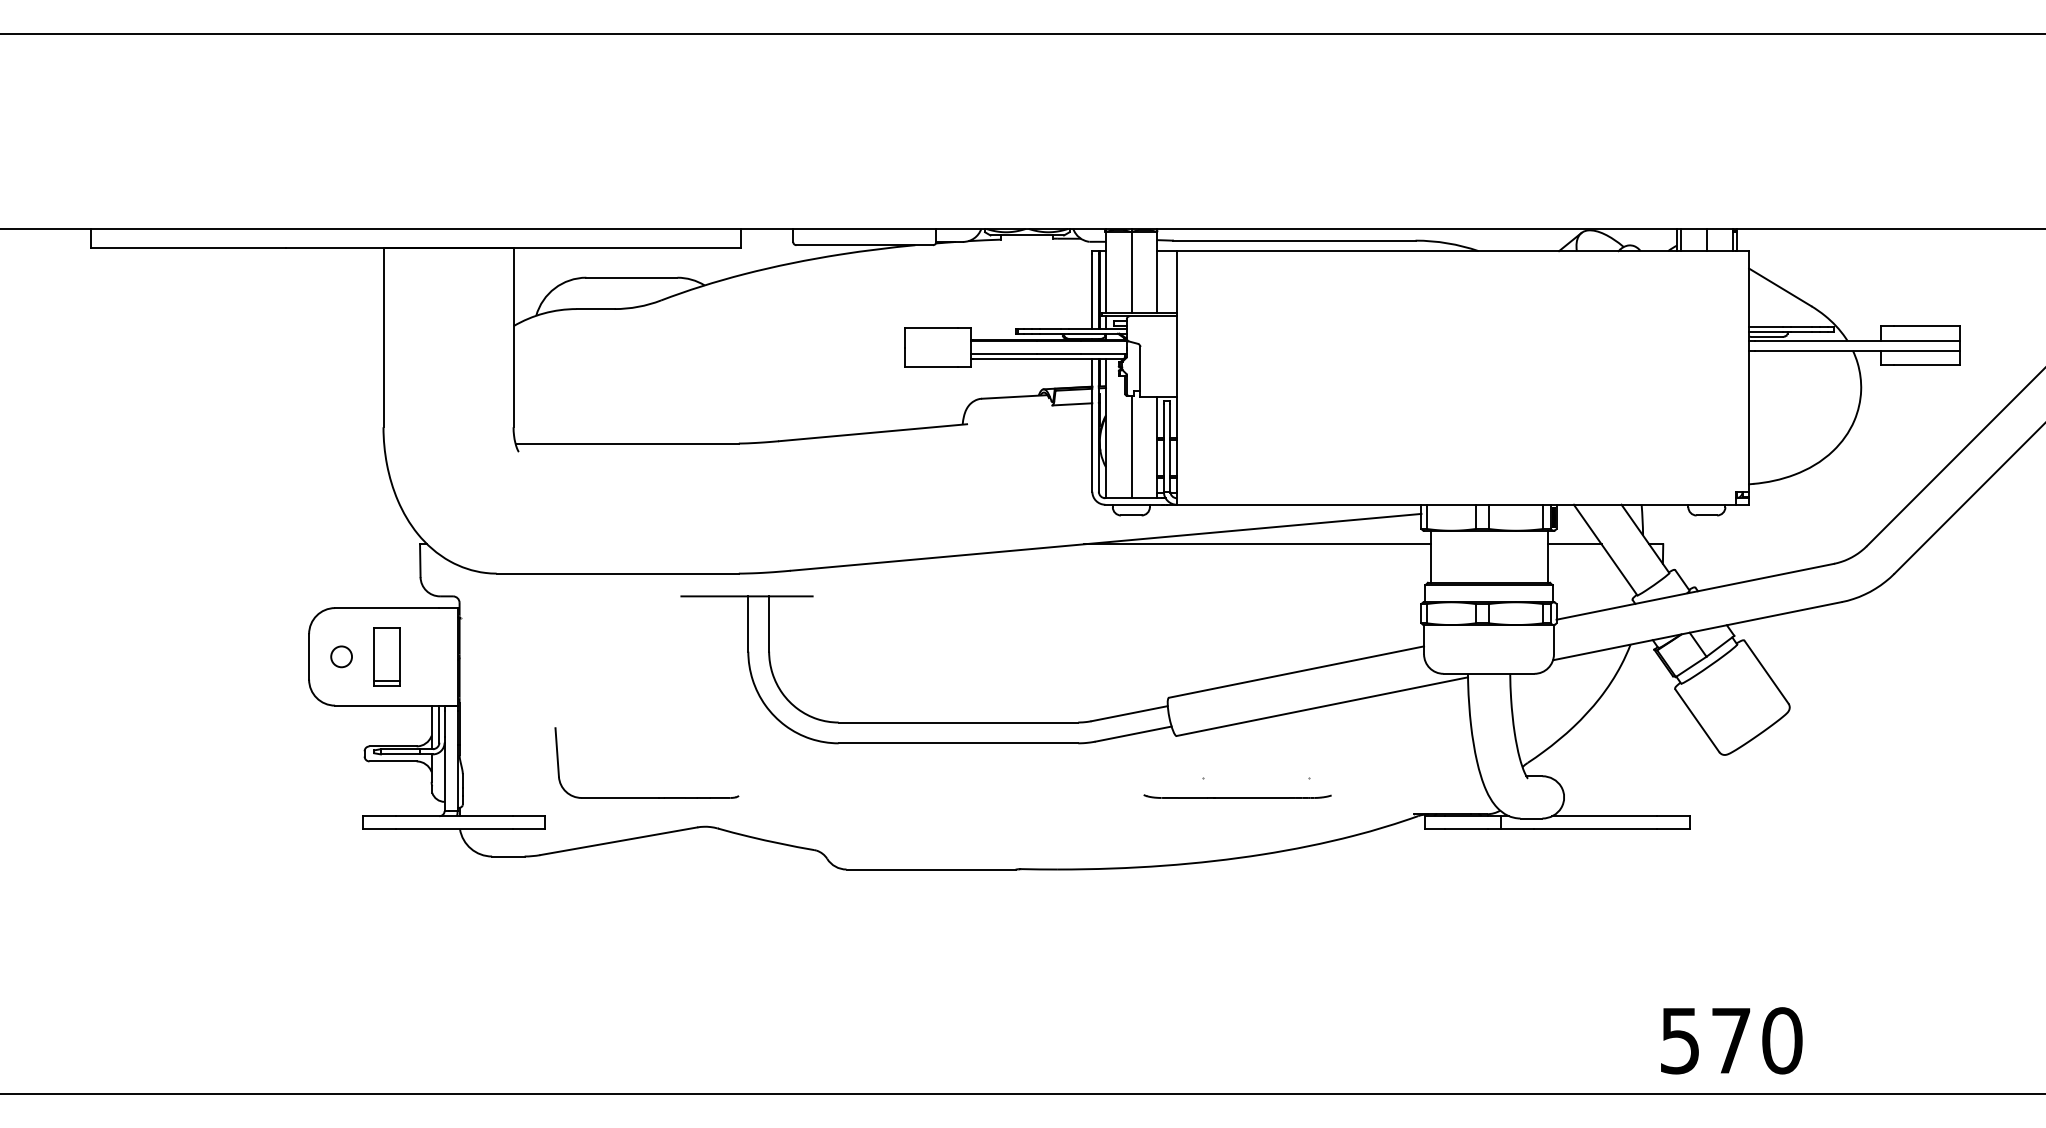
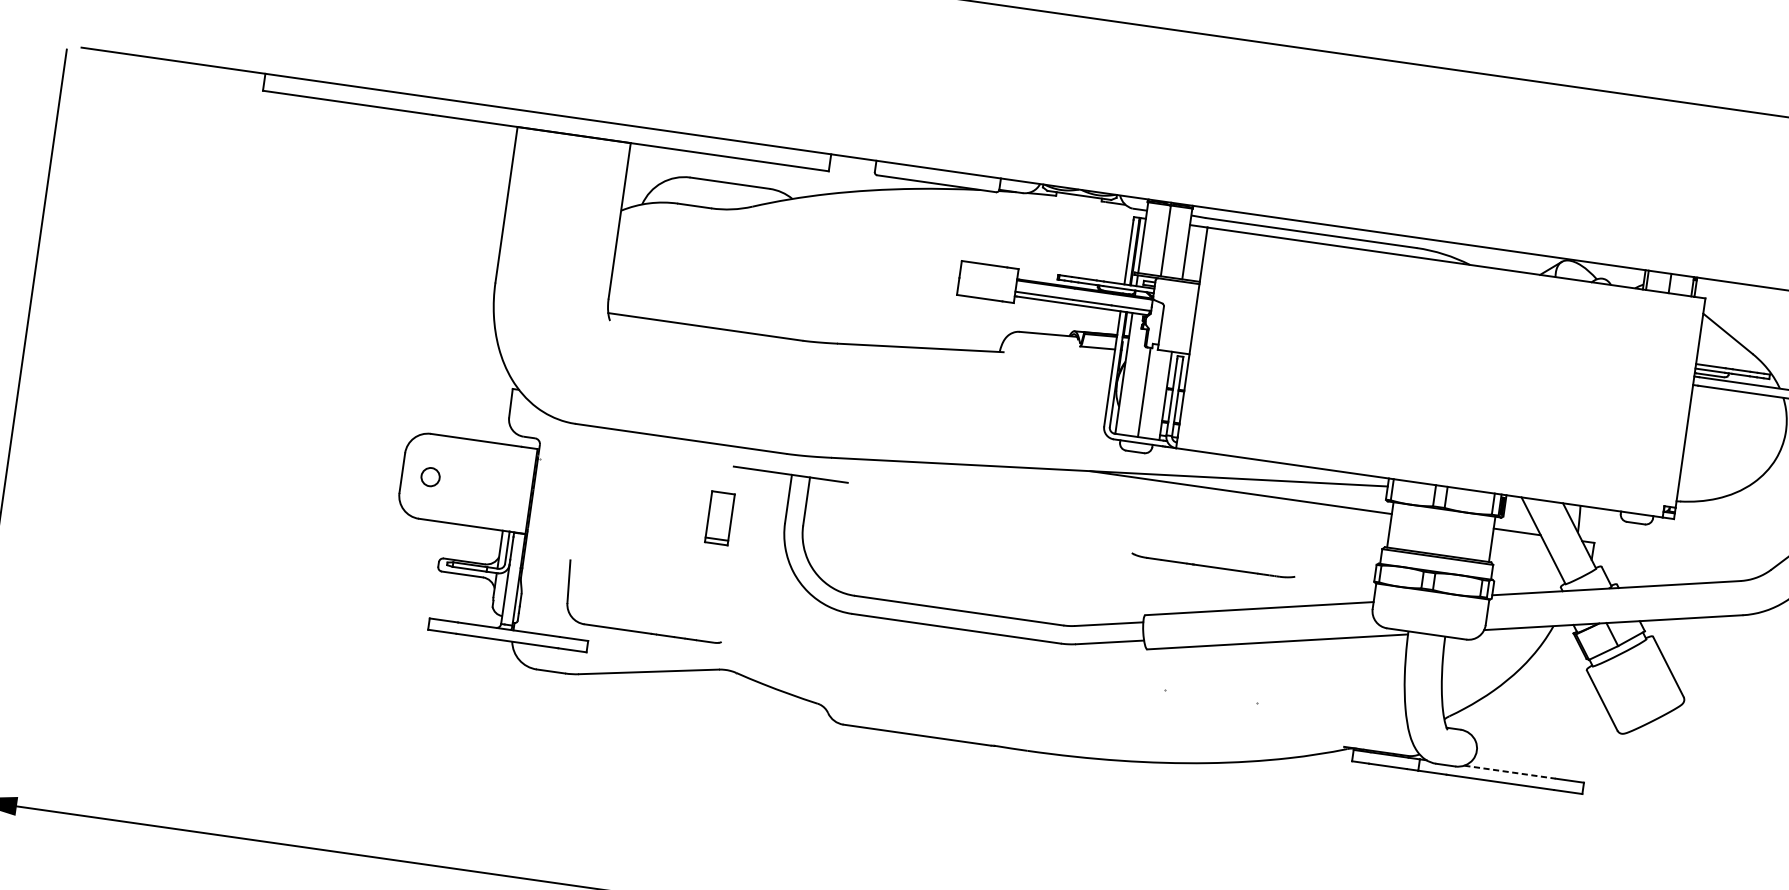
part: (386, 656) -> (719, 517), moved
part: (1237, 796) -> (1213, 566), moved
part: (646, 797) -> (641, 631), moved
line: (1604, 816) -> (1509, 772), solid -> dashed

